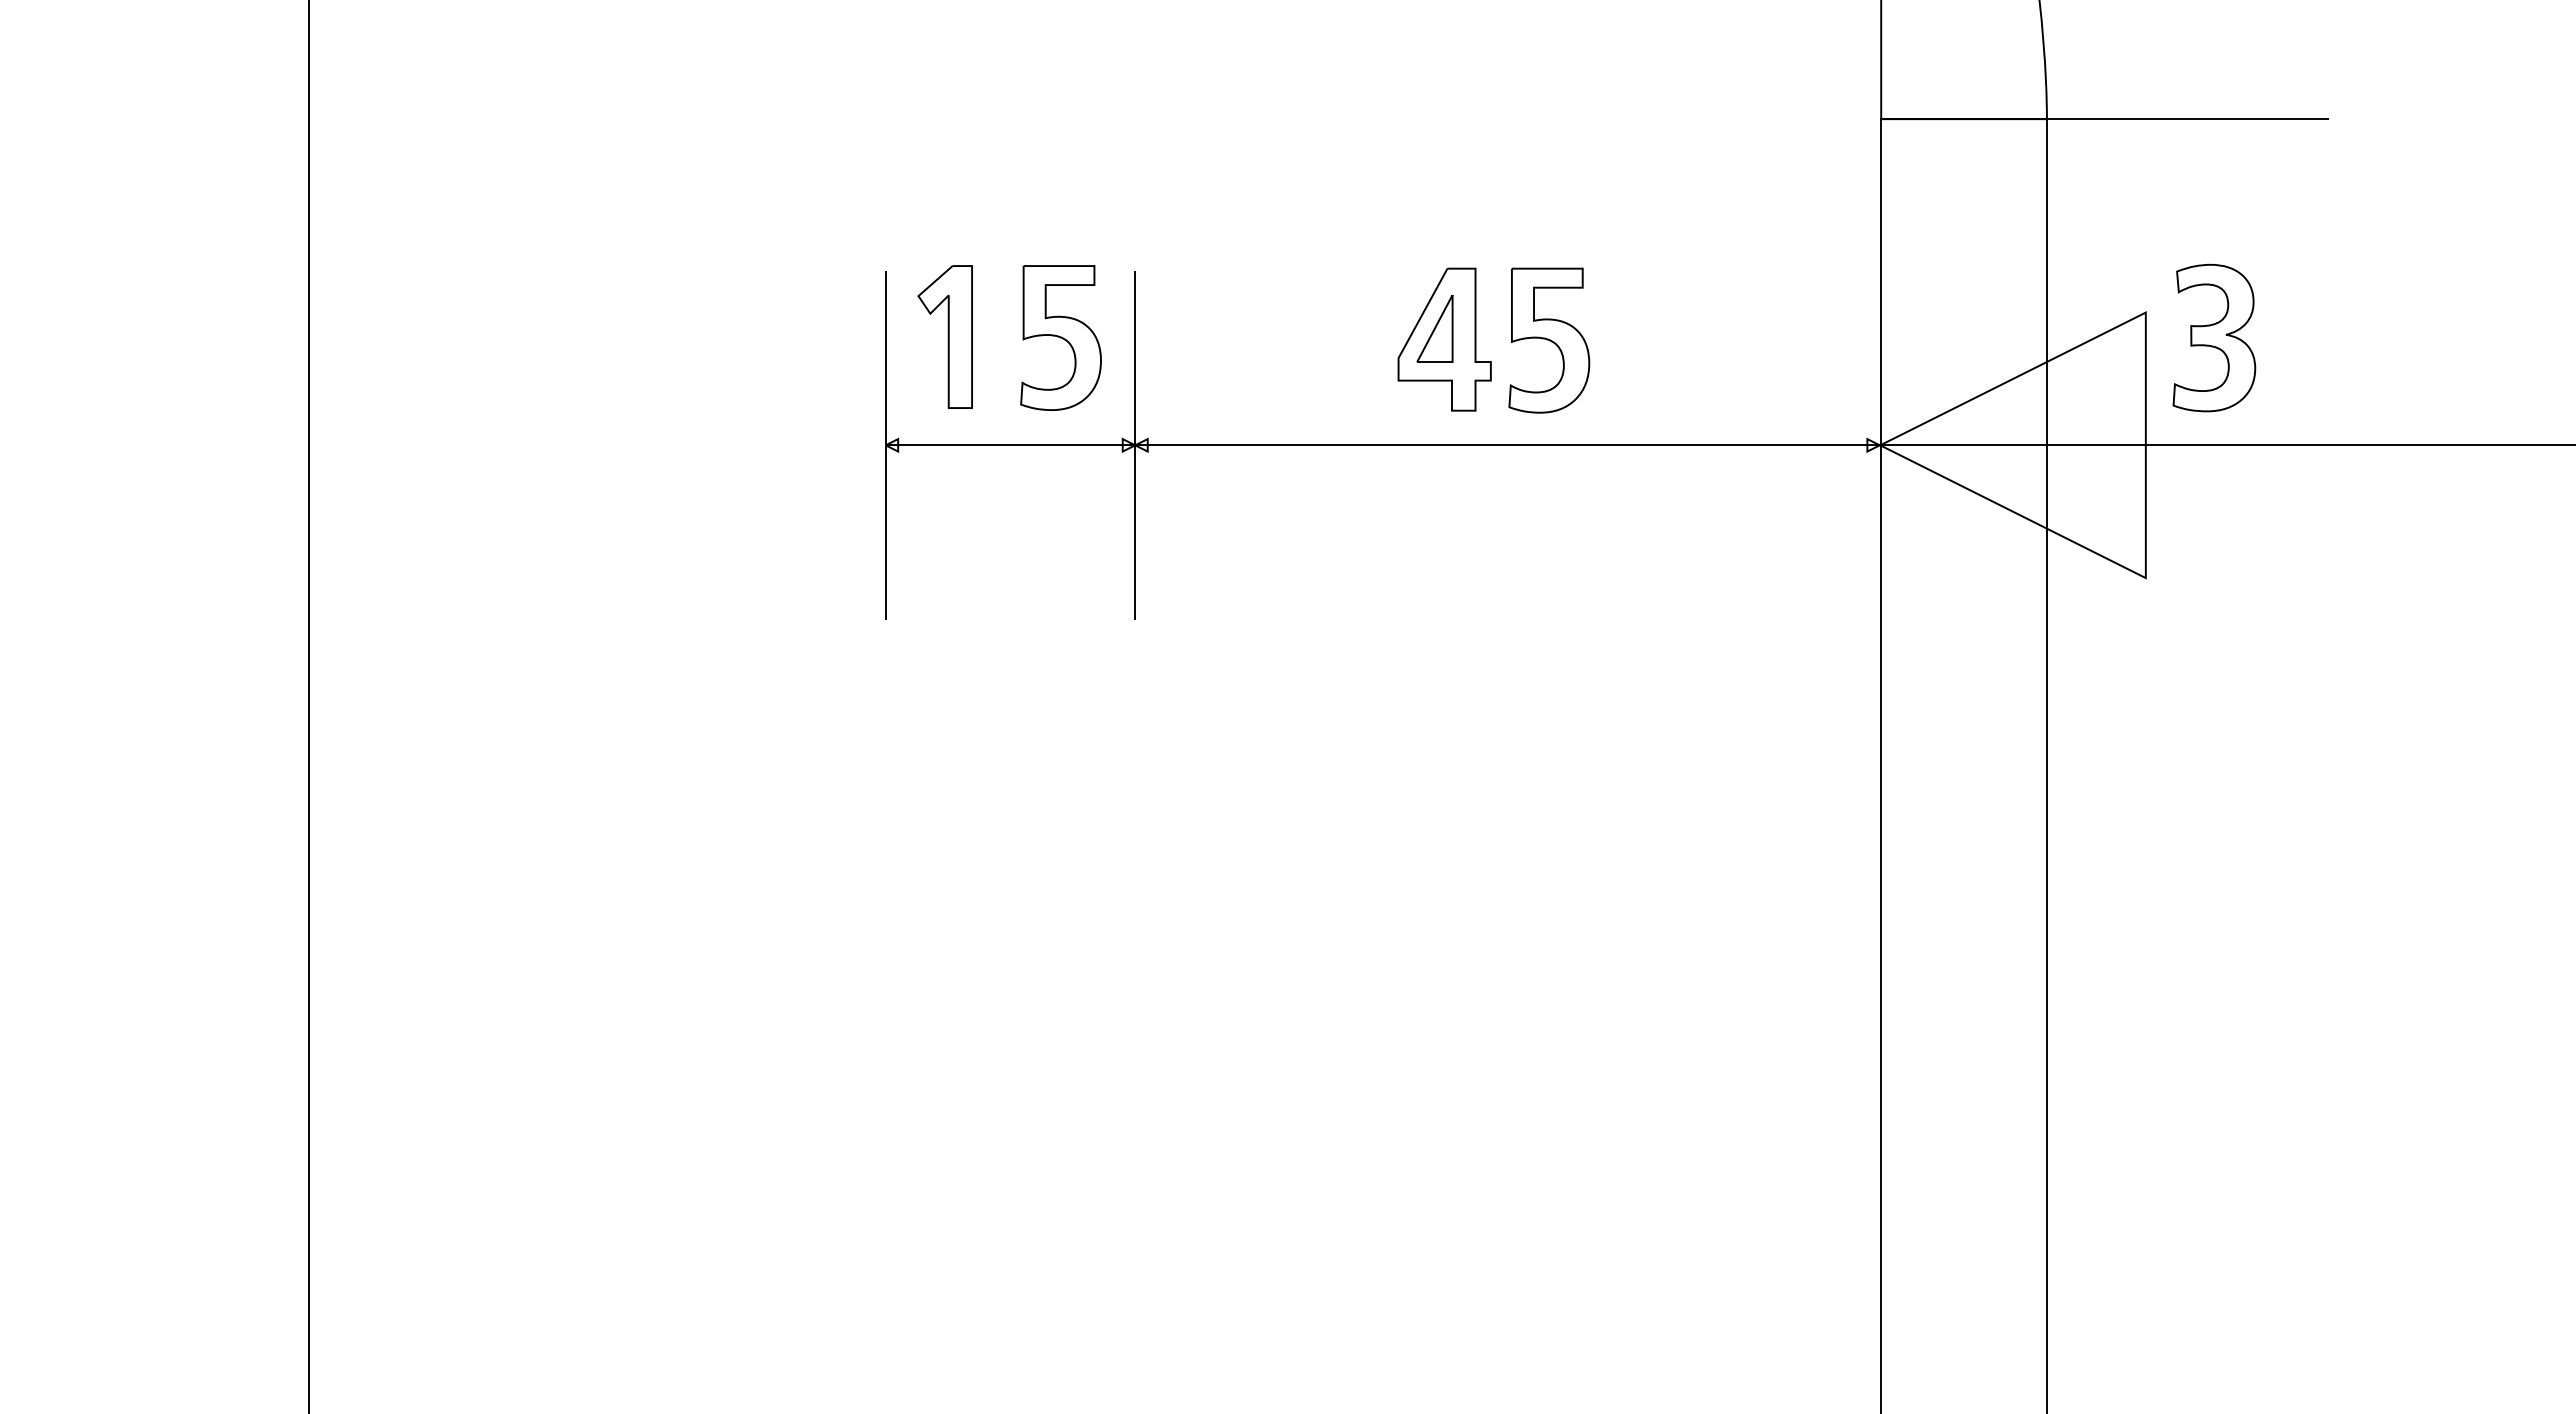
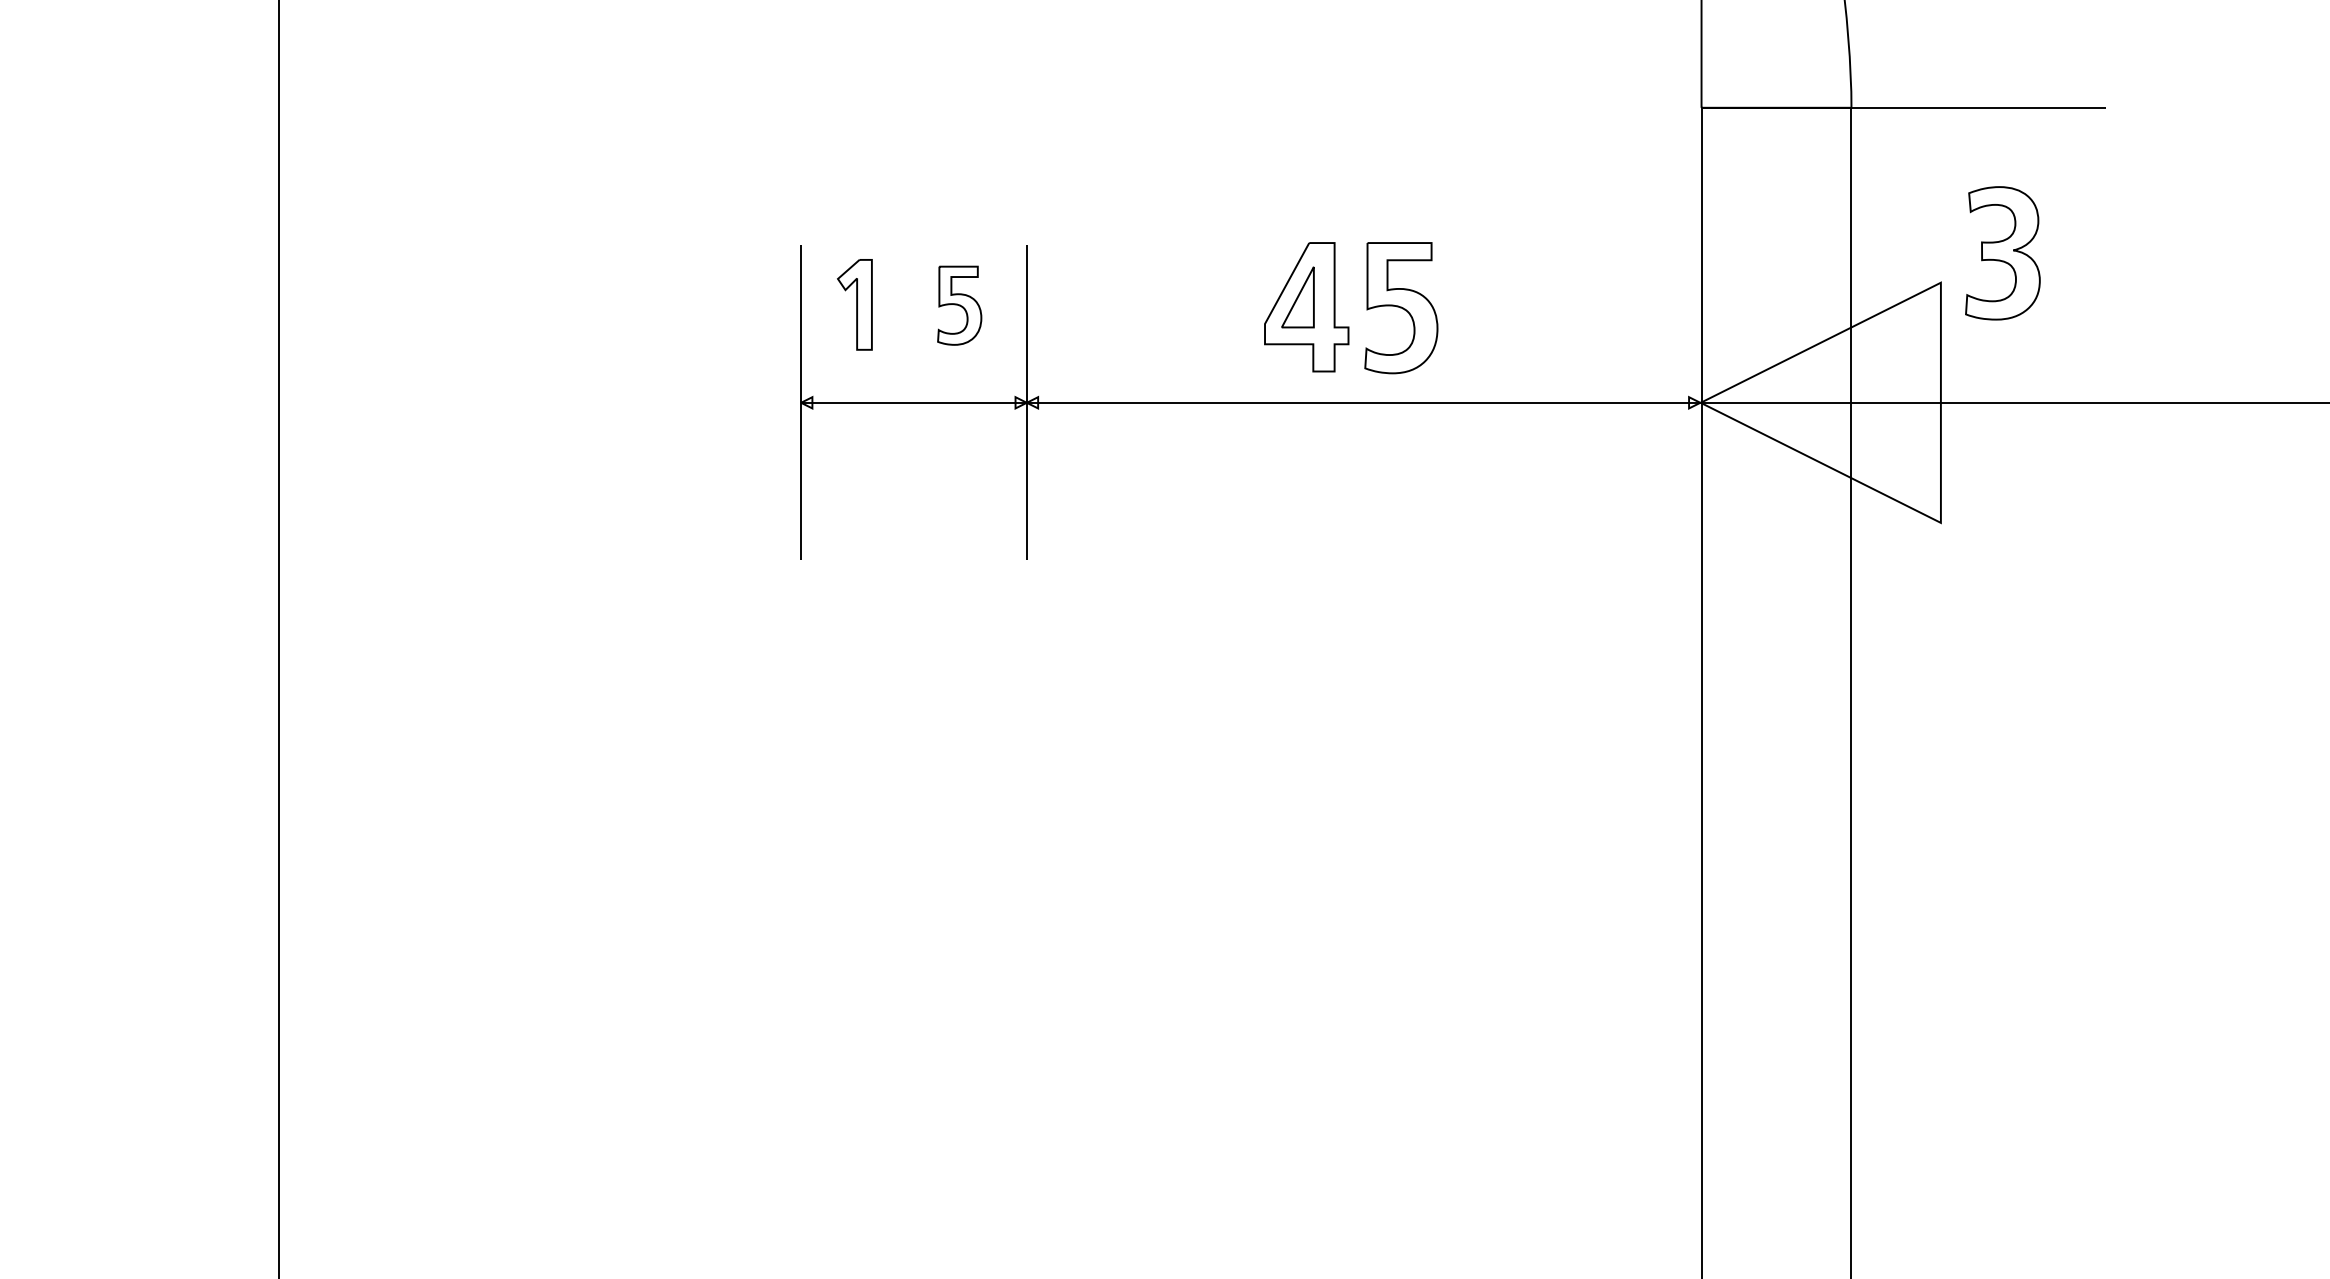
part: (944, 336) -> (854, 304), size x0.7
part: (1060, 337) -> (959, 305), size x0.6
part: (2214, 337) -> (2003, 252), moved

